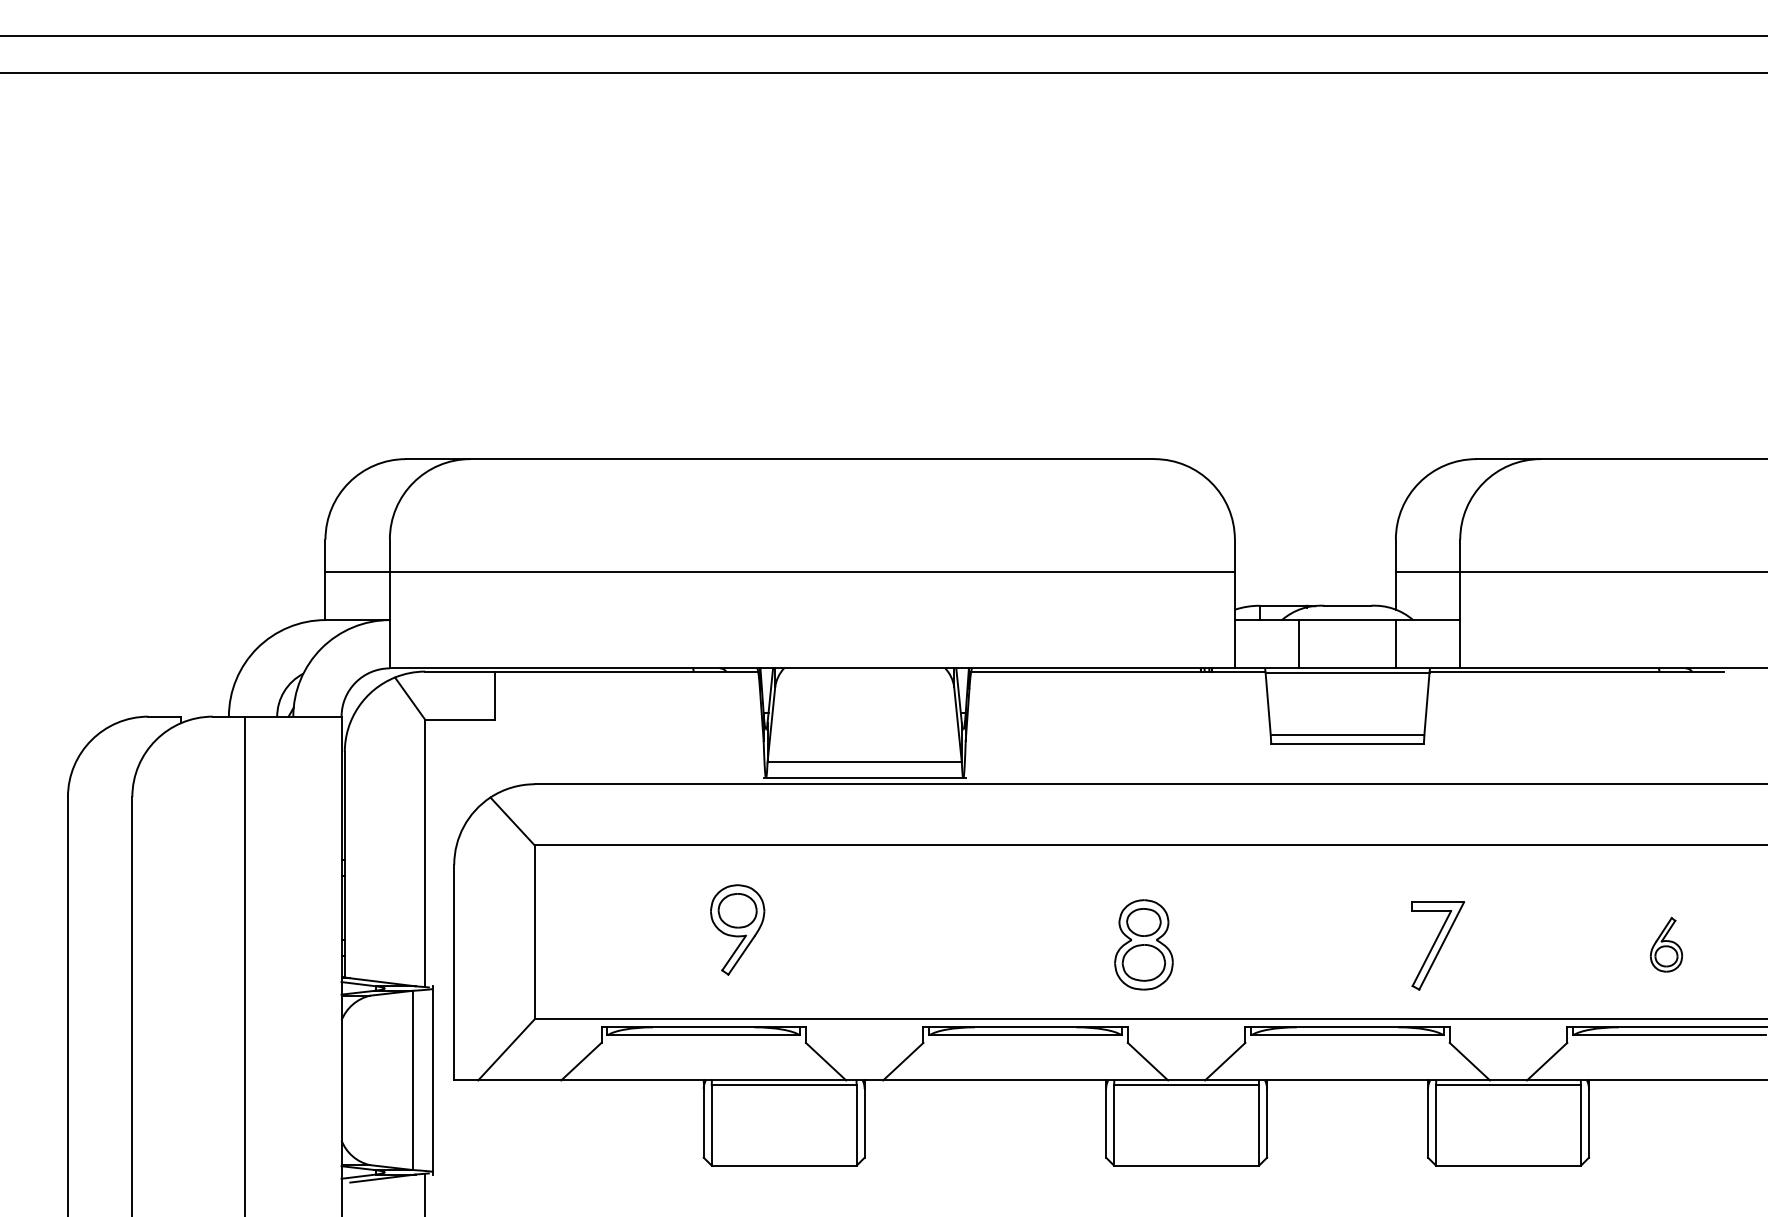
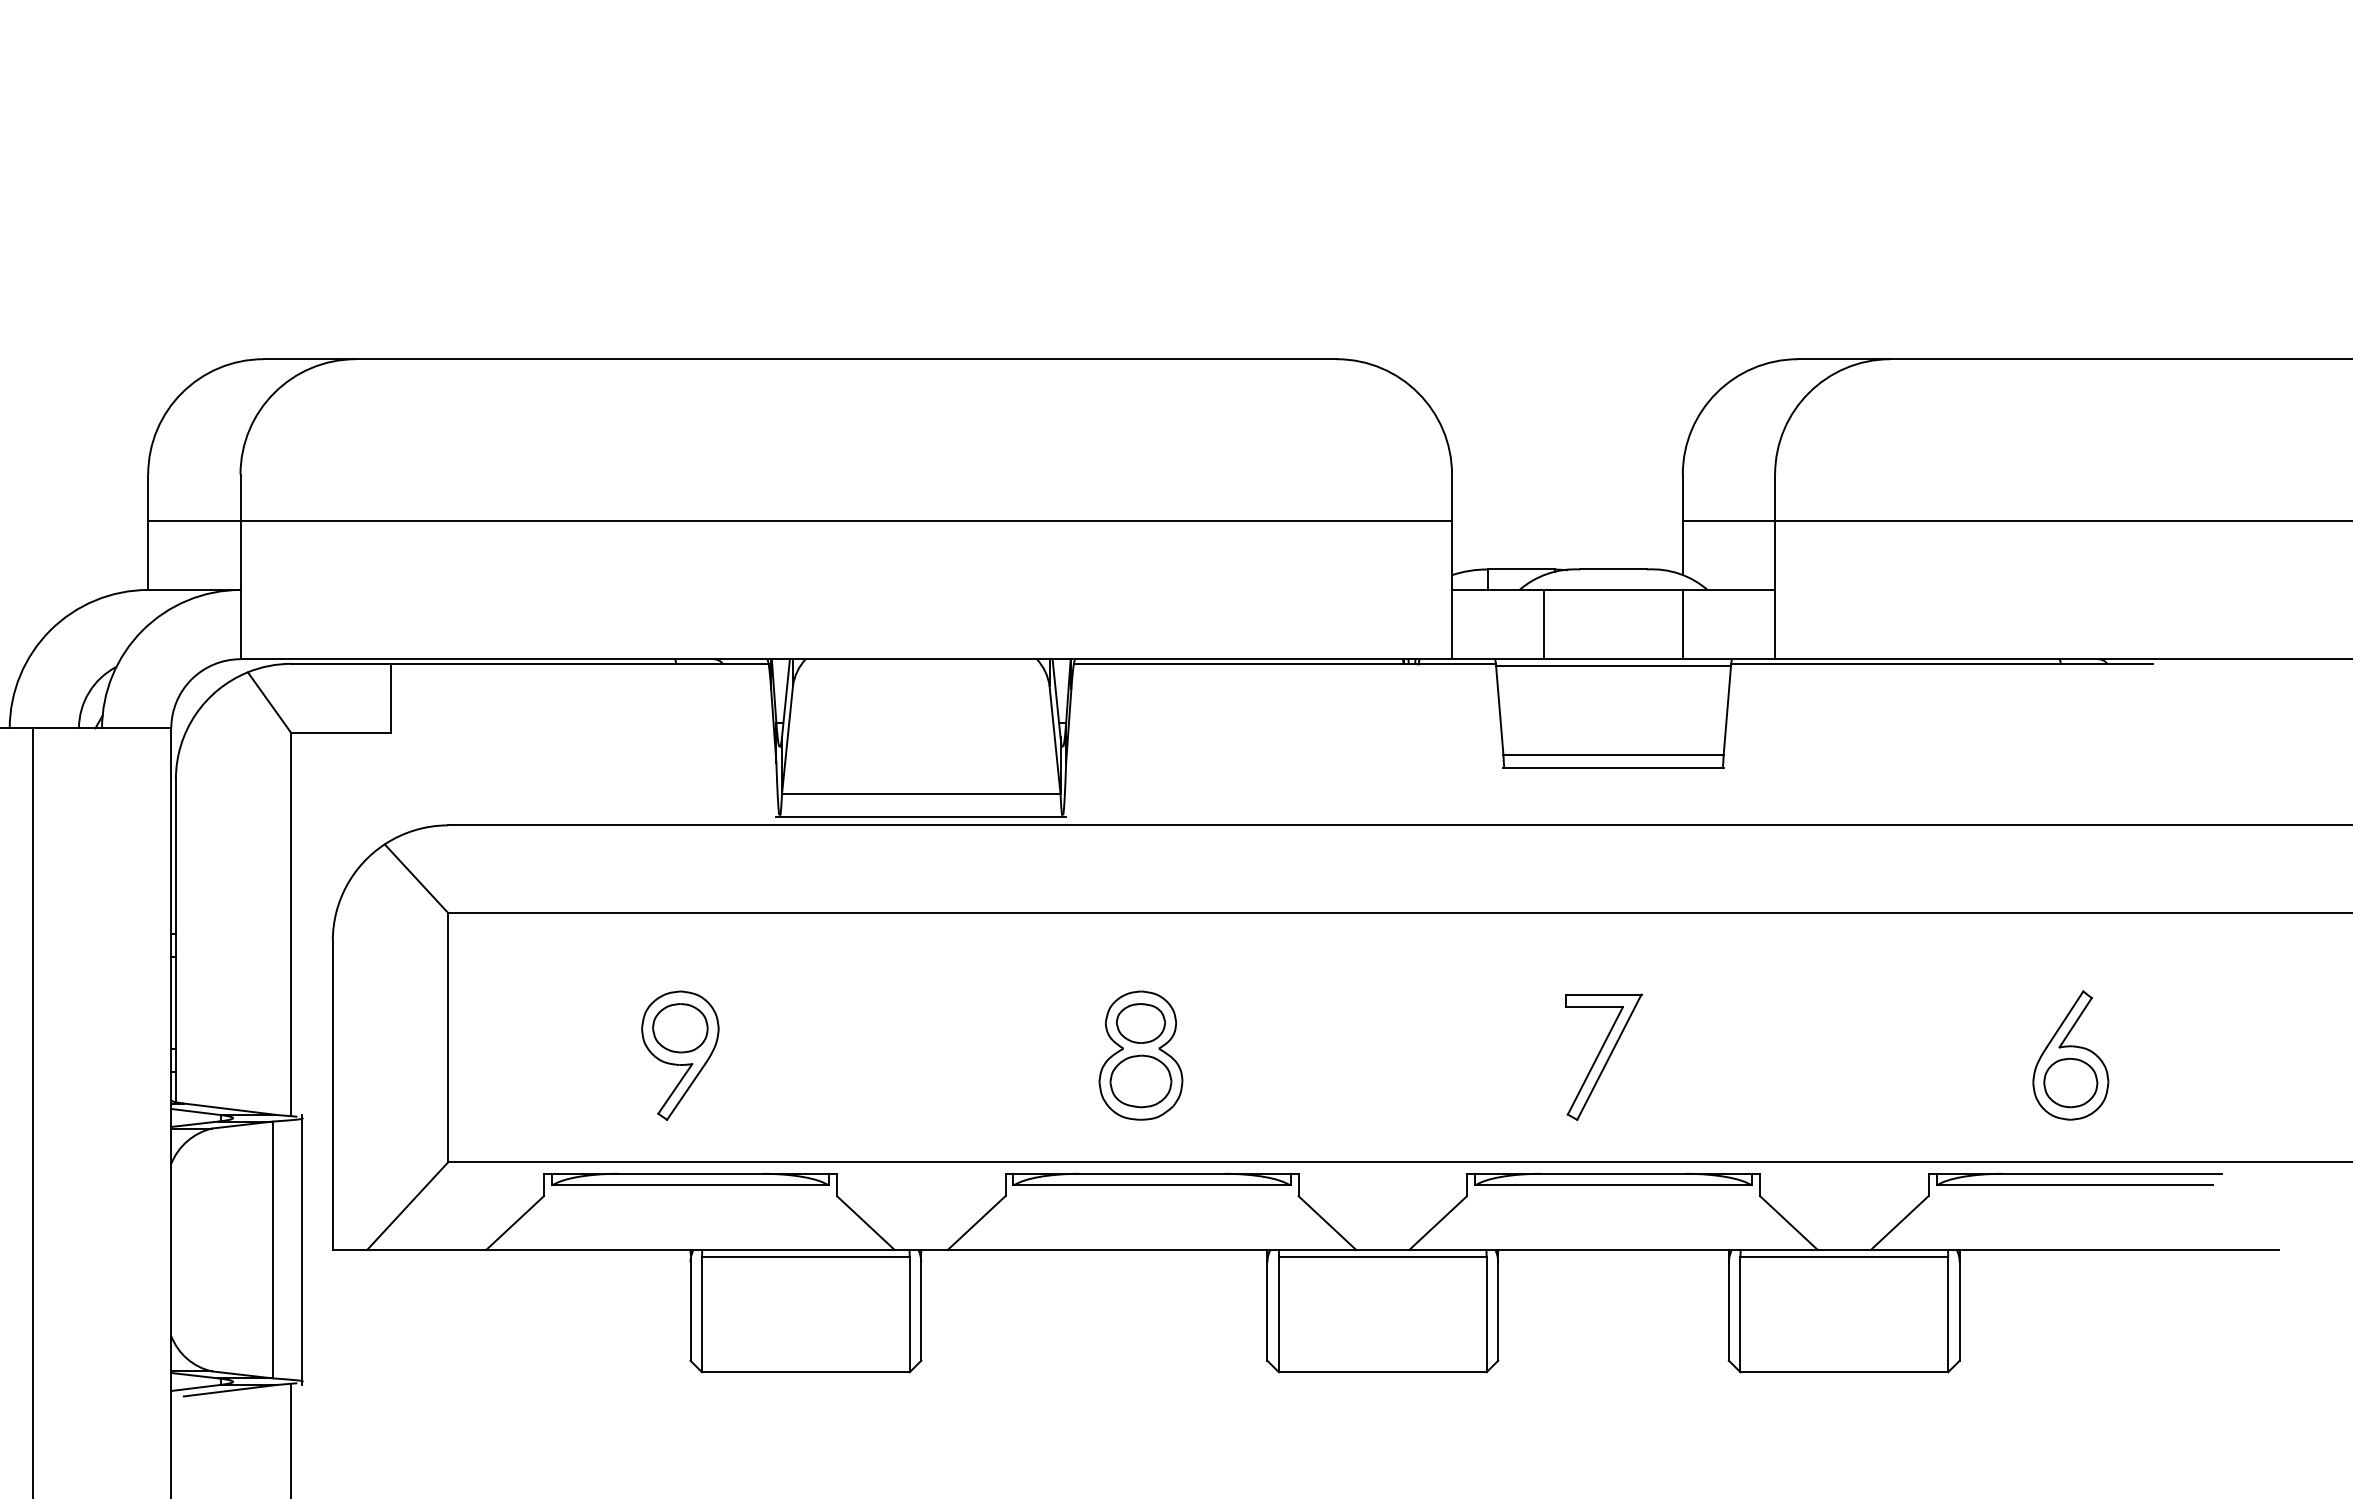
part: (737, 929) -> (680, 1055), moved
part: (1143, 944) -> (1140, 1055), moved
part: (1666, 944) -> (2070, 1055), size x1.67
part: (1437, 945) -> (1603, 1056), moved

